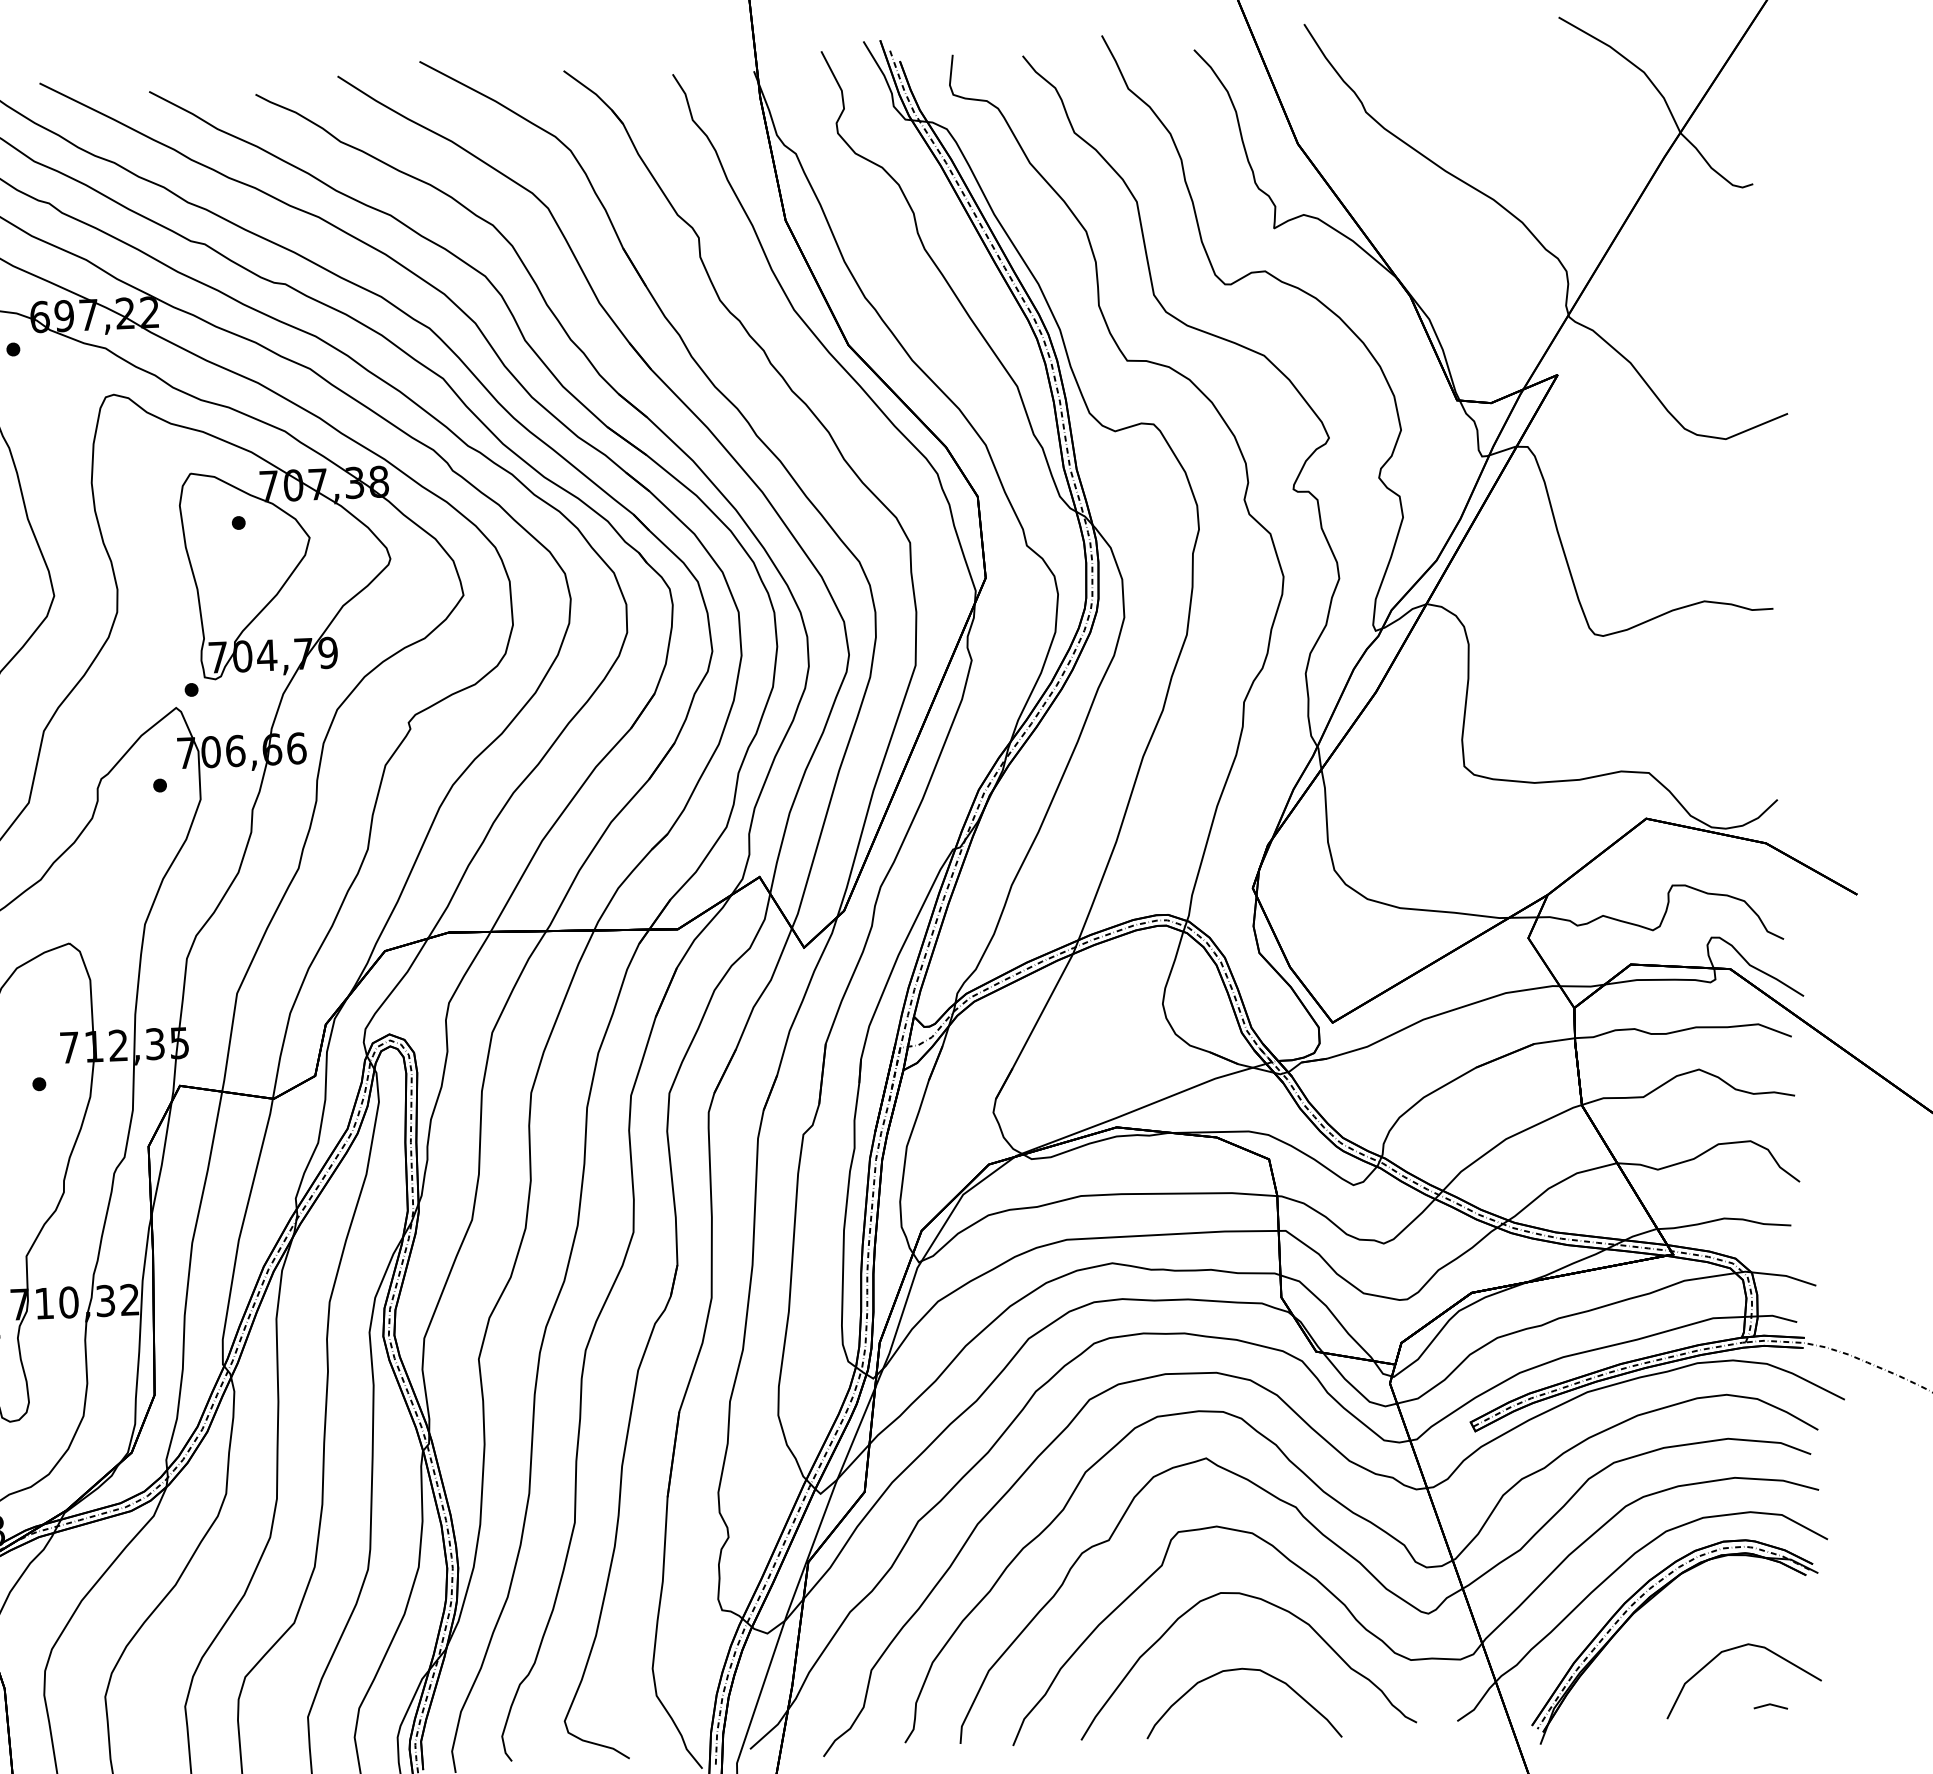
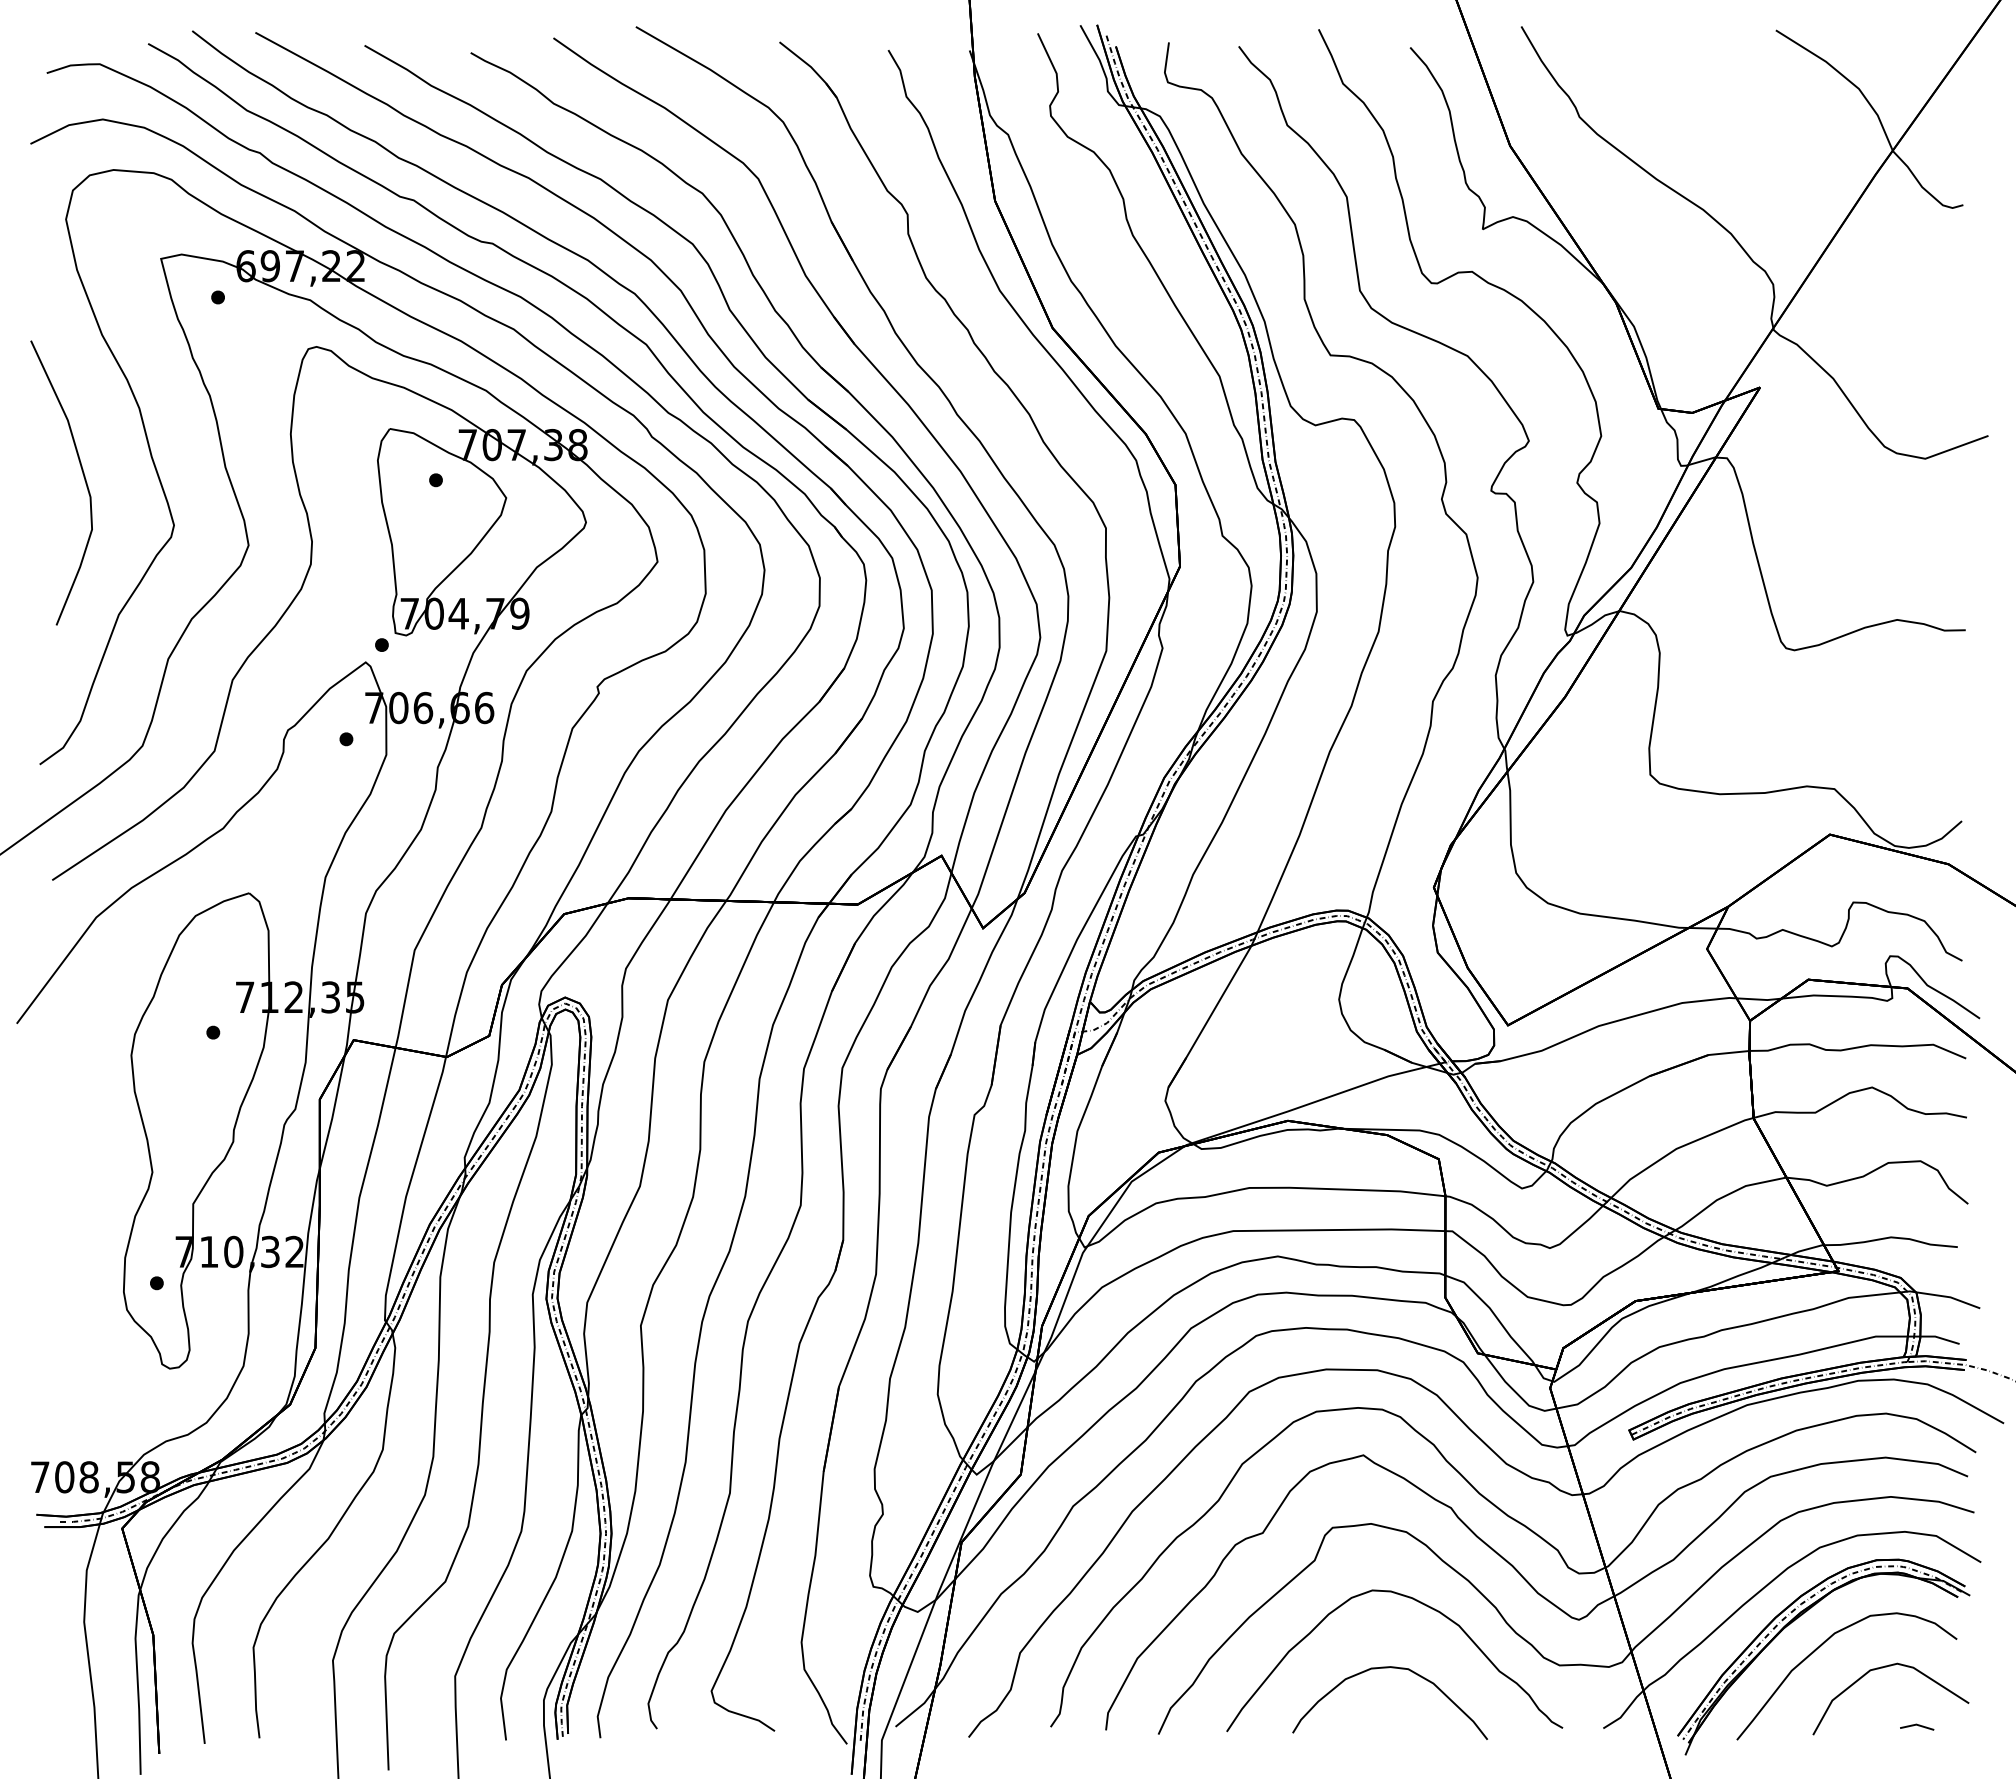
curve: (1671, 1630) -> (1821, 1646), added

